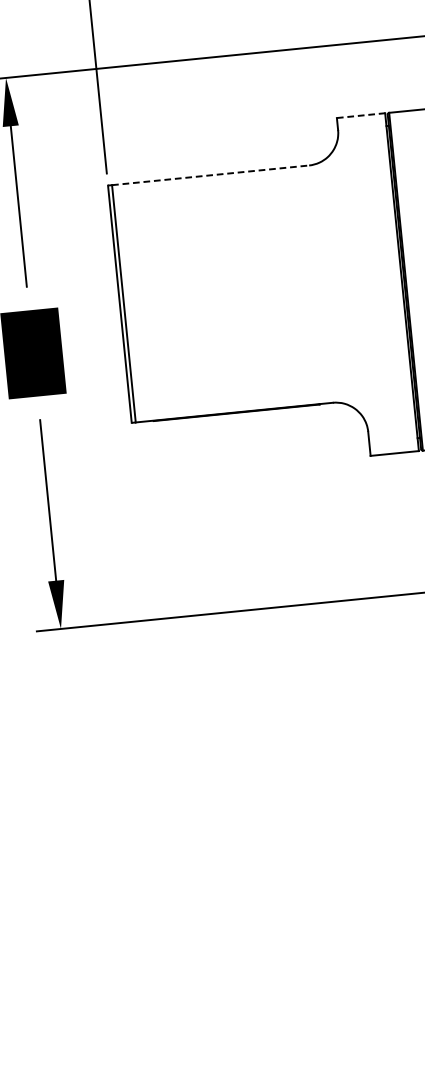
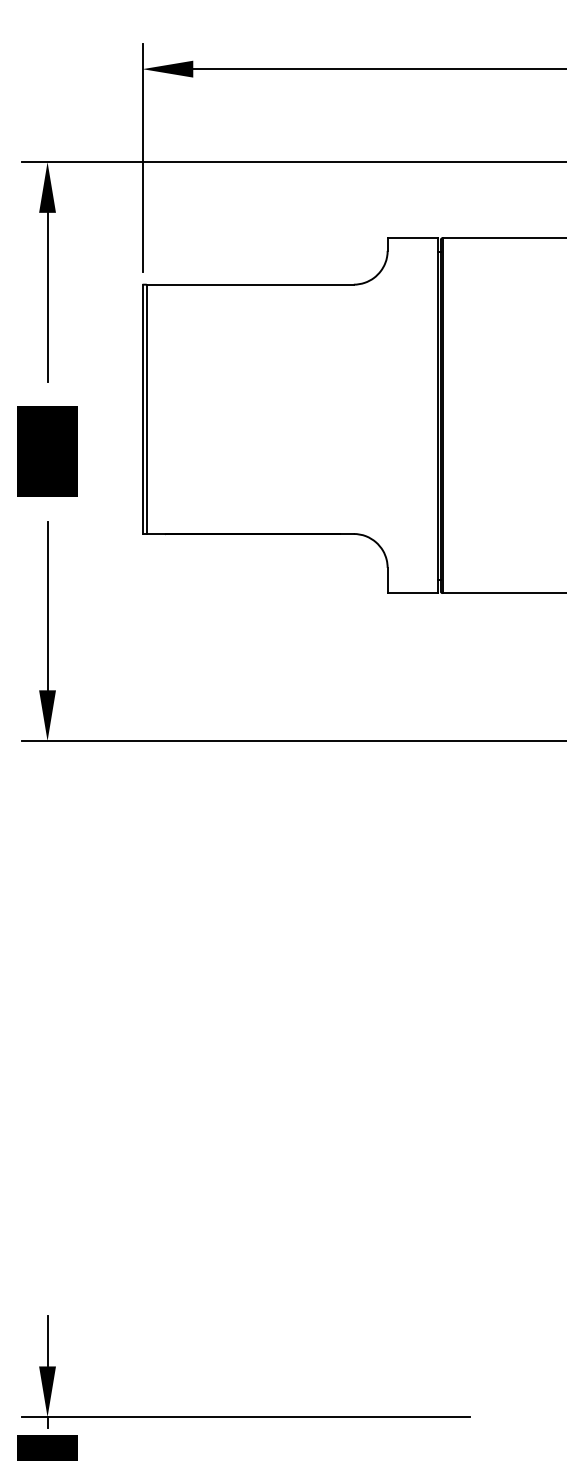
line: (361, 115) -> (413, 238), dashed -> solid
line: (210, 175) -> (250, 284), dashed -> solid

